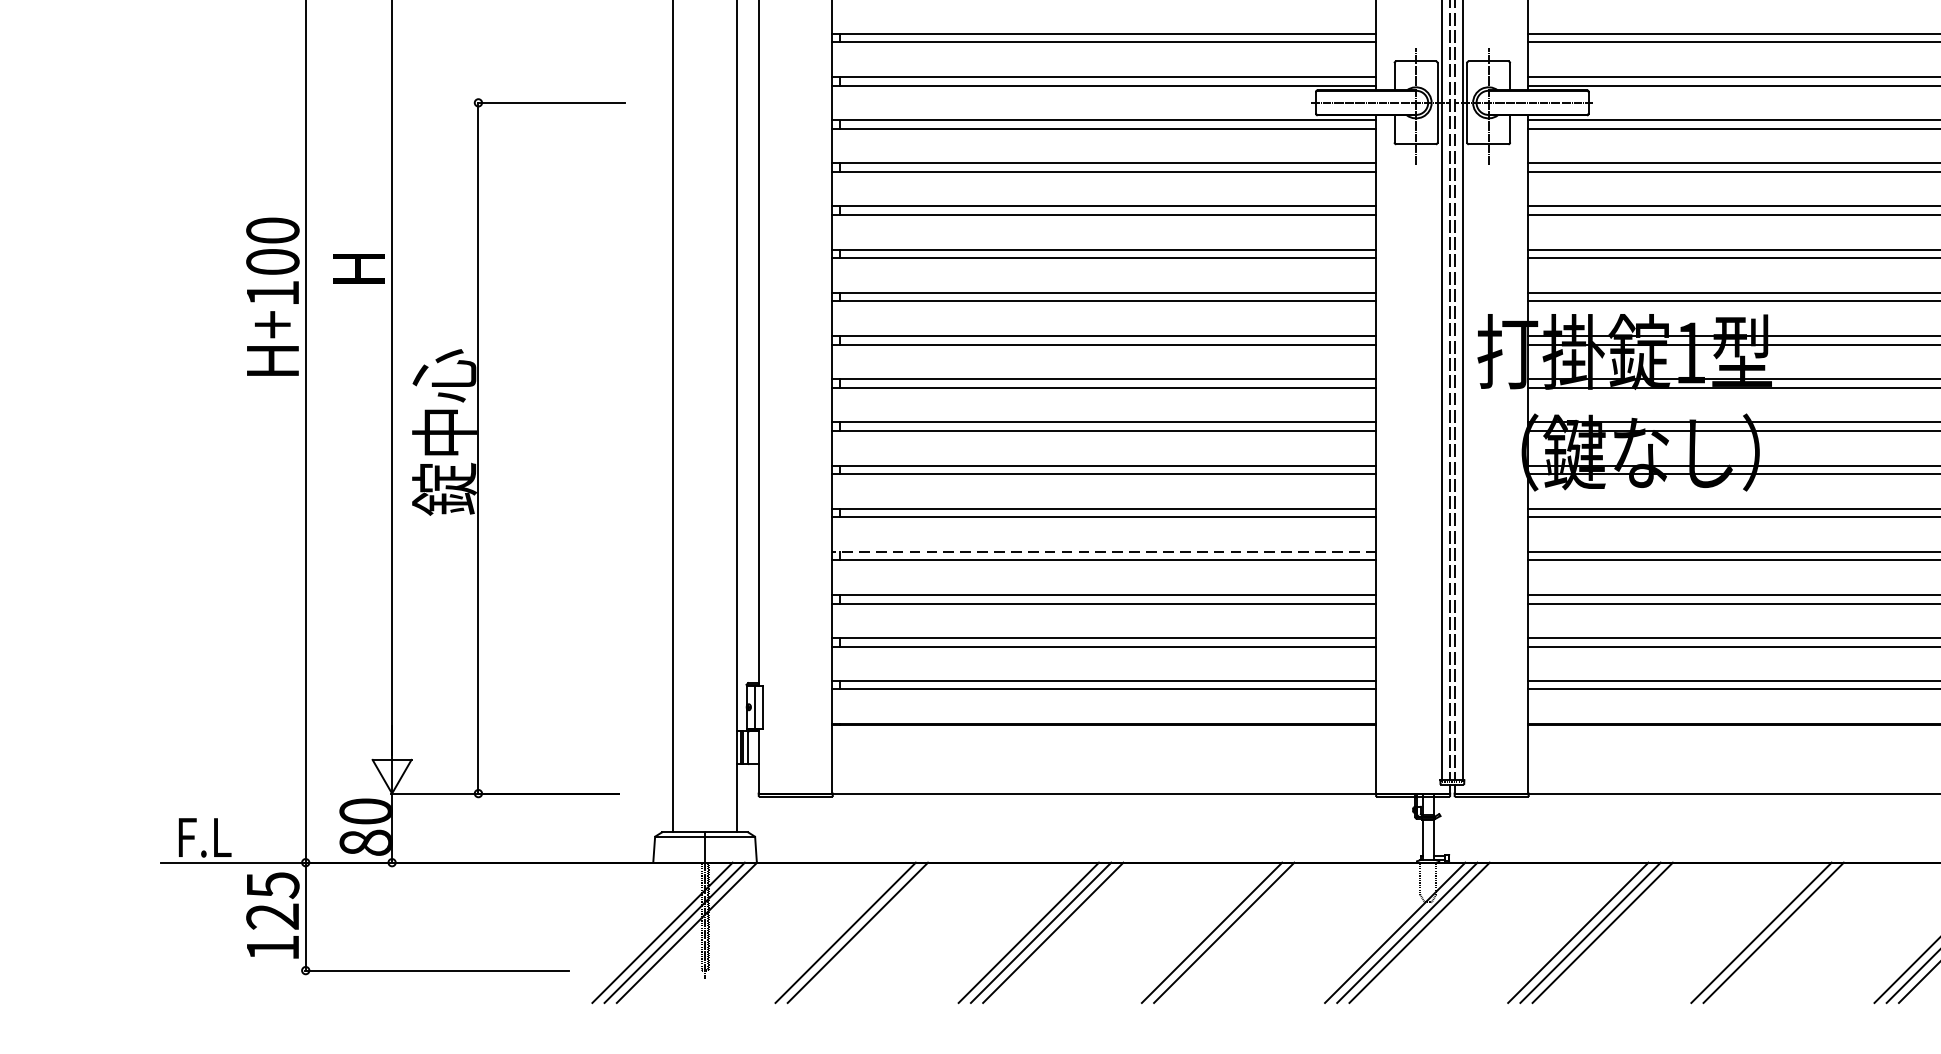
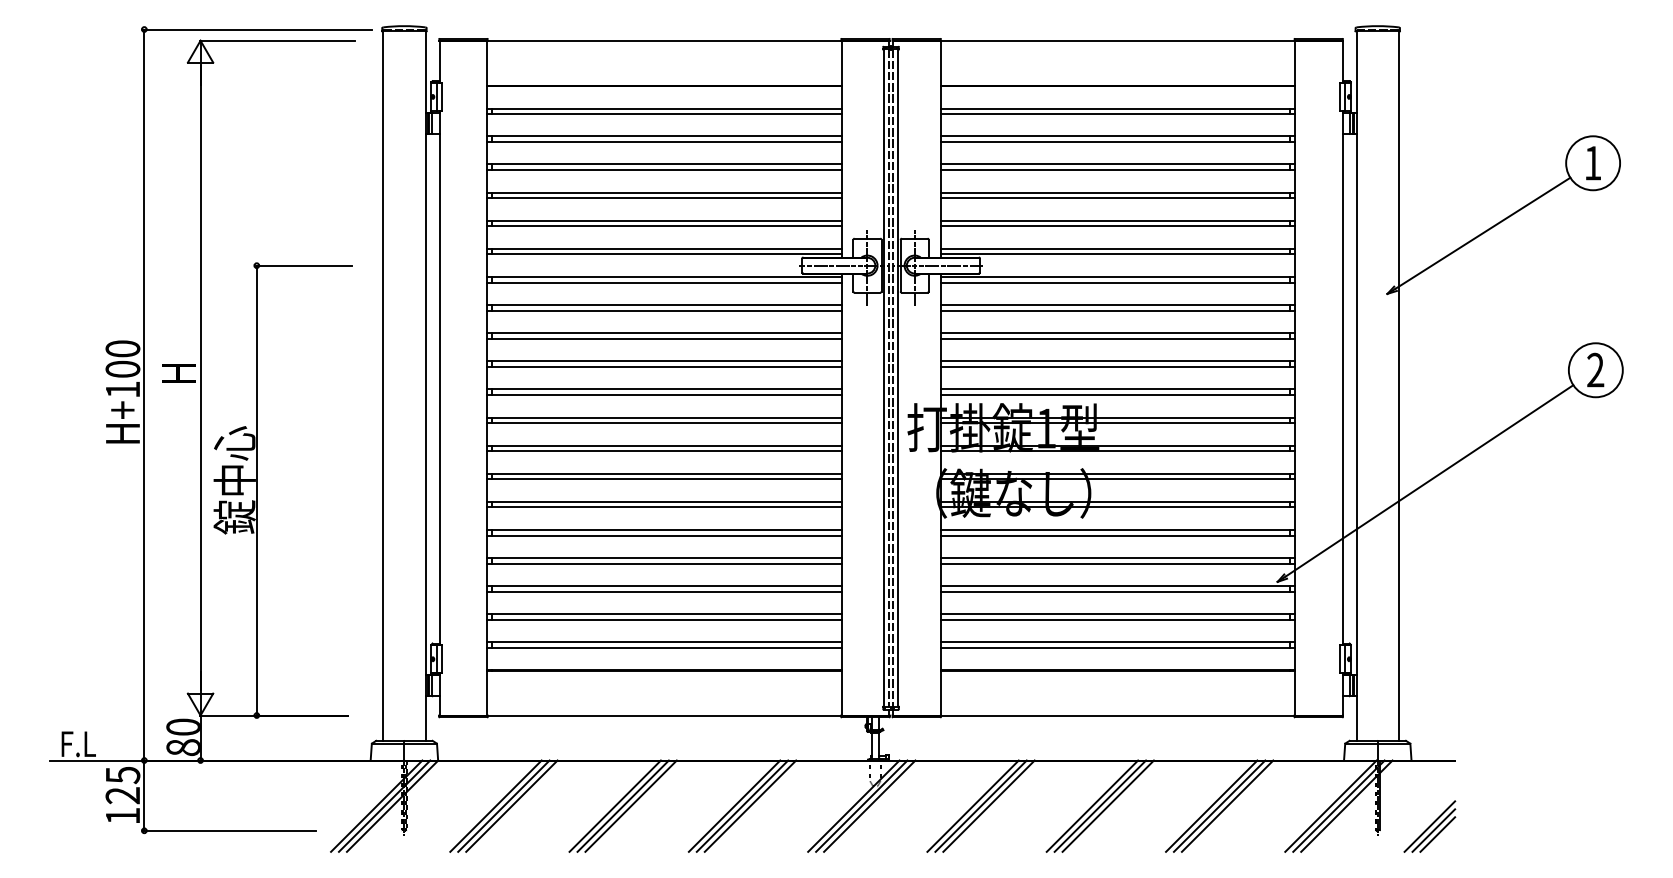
line: (1102, 552) -> (663, 558), dashed -> solid
line: (869, 931) -> (511, 805), added
line: (1236, 931) -> (750, 805), added
line: (1784, 931) -> (1107, 805), added

